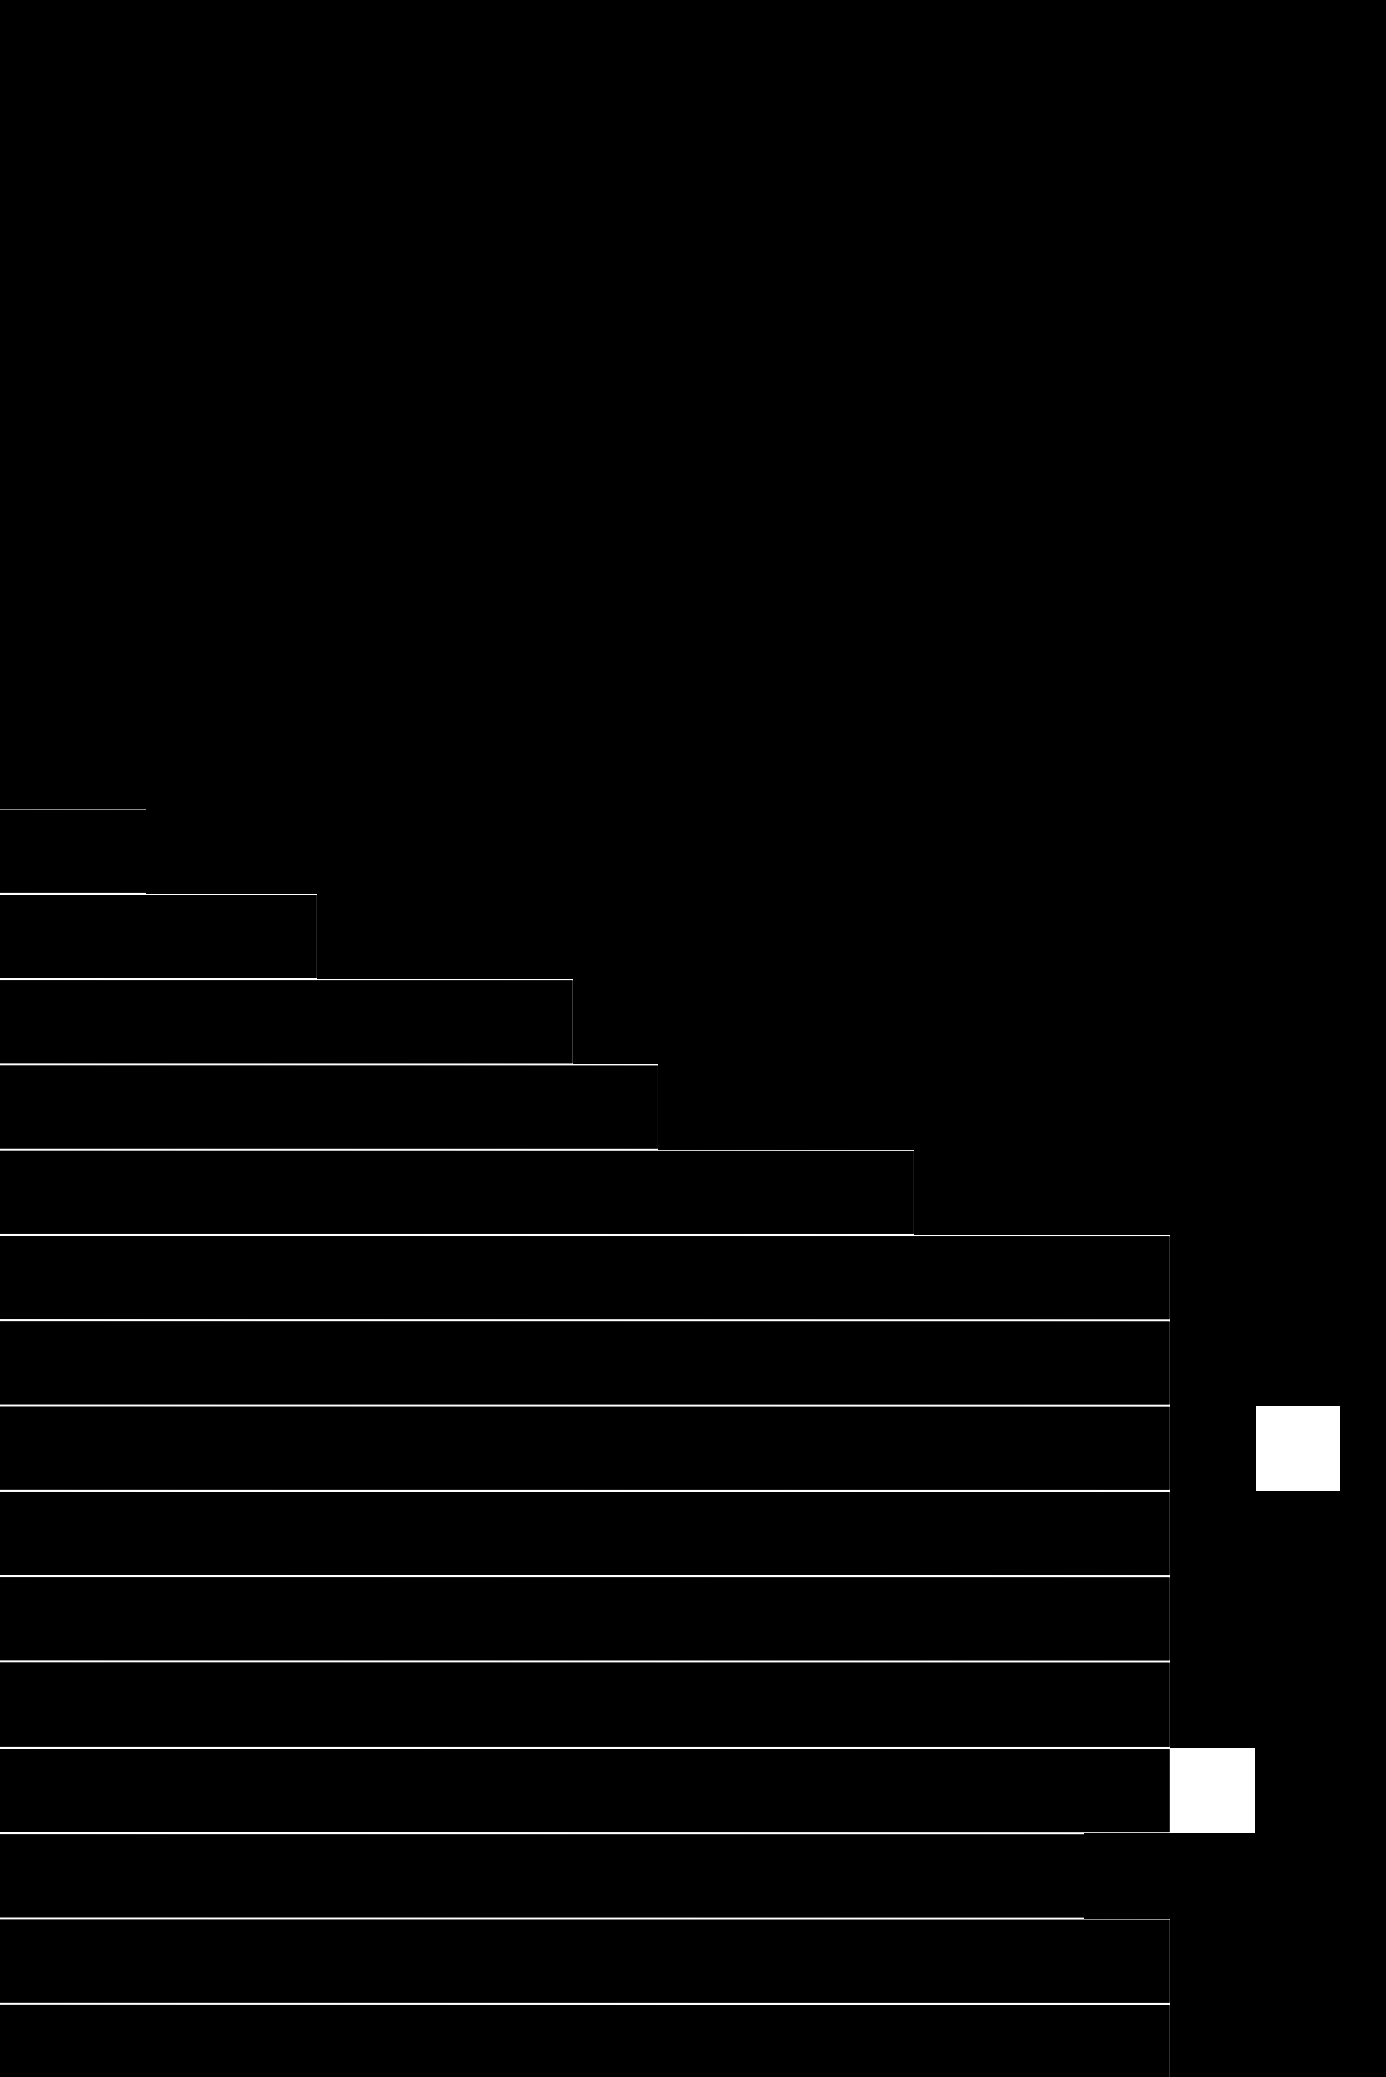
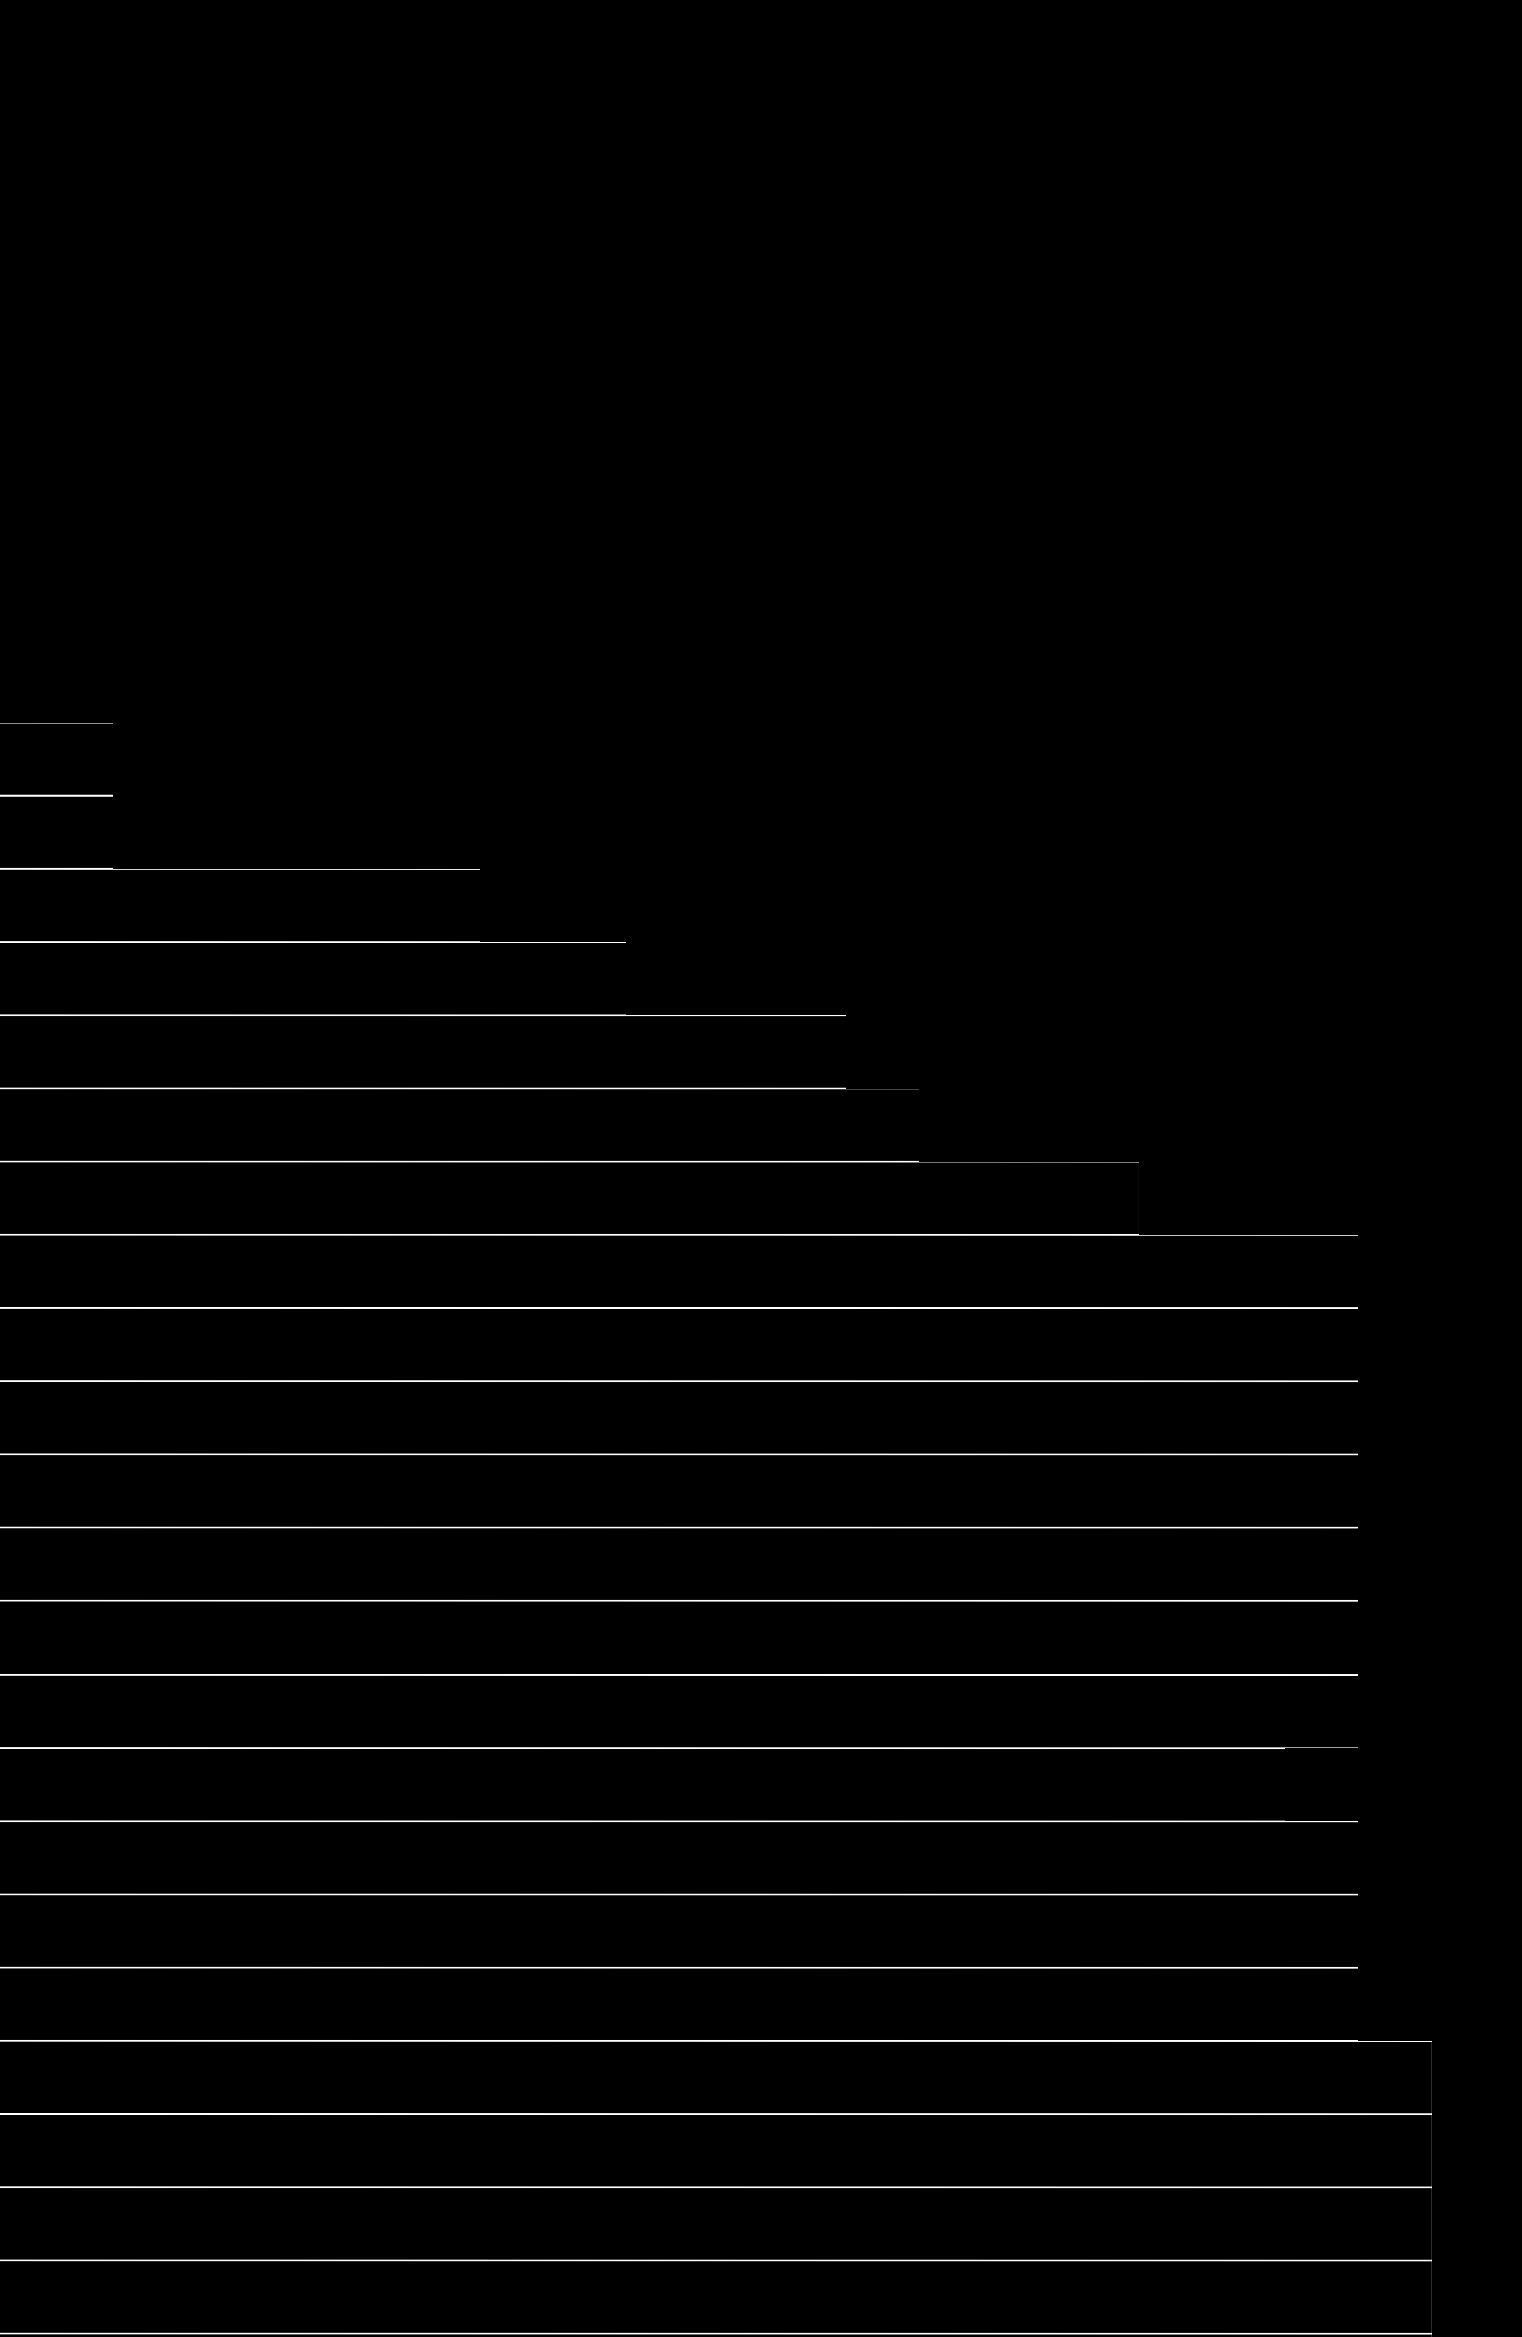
fill: (1297, 1447) -> (1468, 1417), added
fill: (1212, 1790) -> (1395, 1711), added

